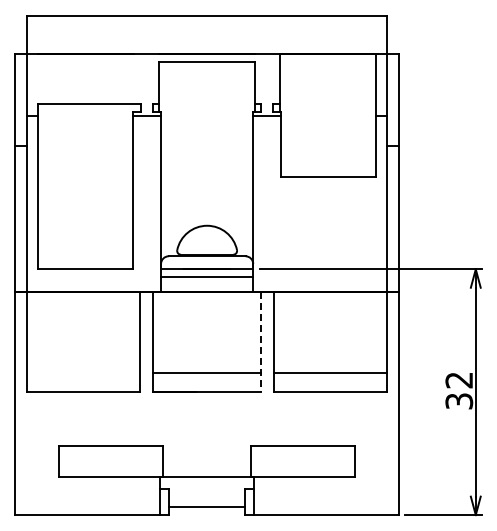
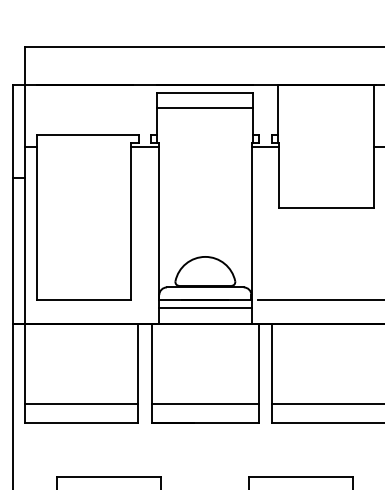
line: (207, 77) -> (205, 108), added
line: (260, 342) -> (258, 373), dashed -> solid
line: (83, 373) -> (81, 404), added

